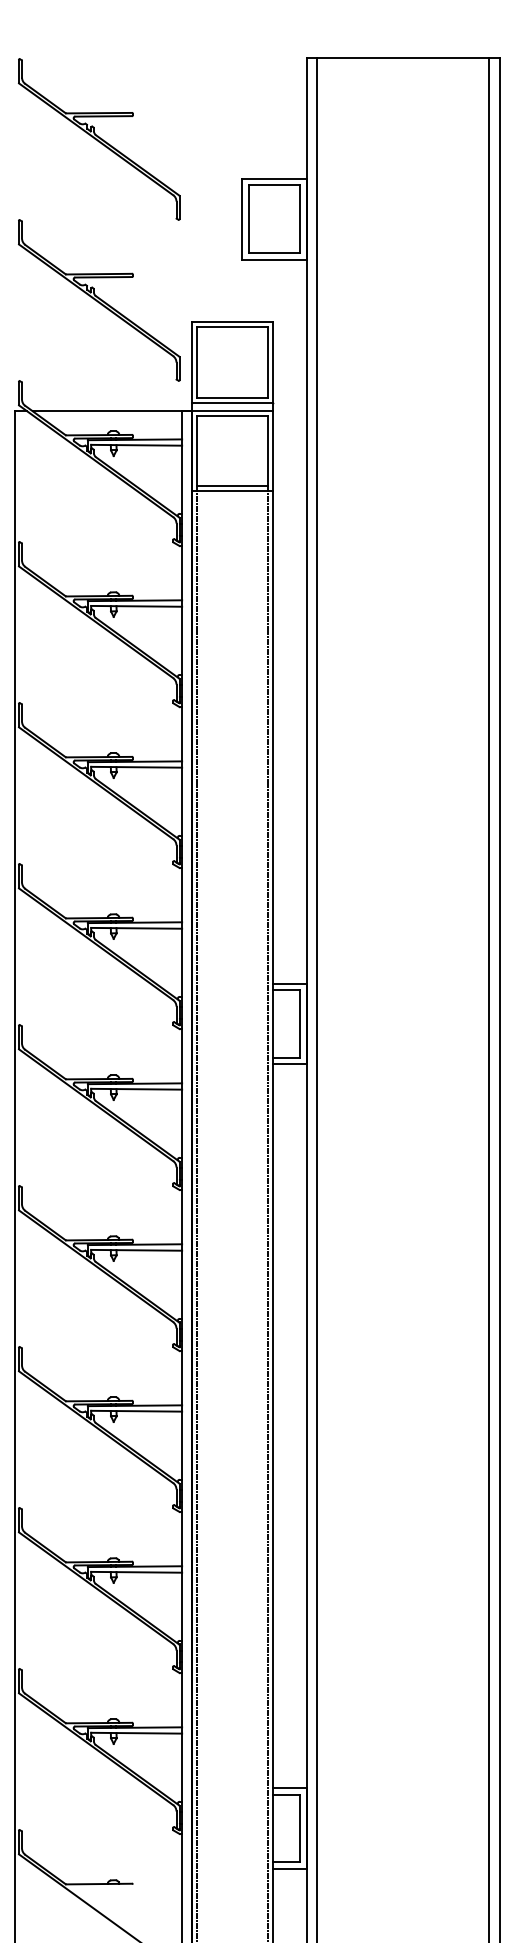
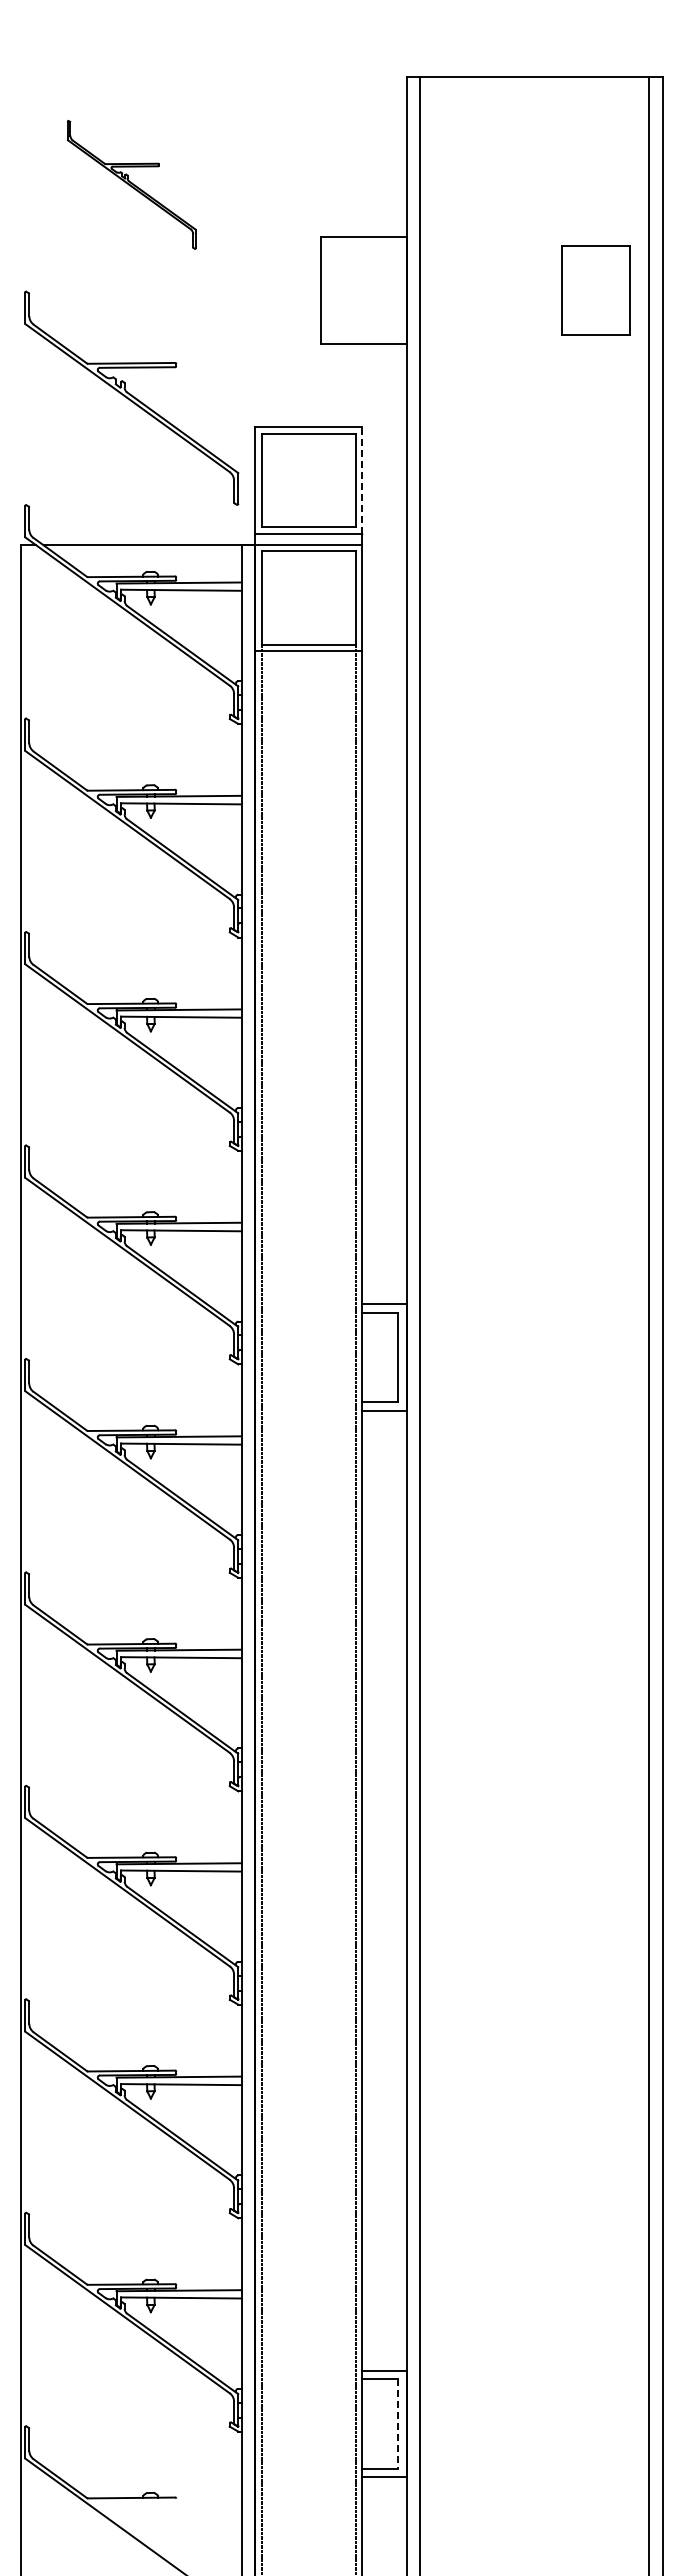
part: (99, 139) -> (131, 184), size x0.6
part: (274, 219) -> (595, 290), moved
line: (272, 362) -> (361, 480), solid -> dashed
line: (299, 1828) -> (397, 2424), solid -> dashed

